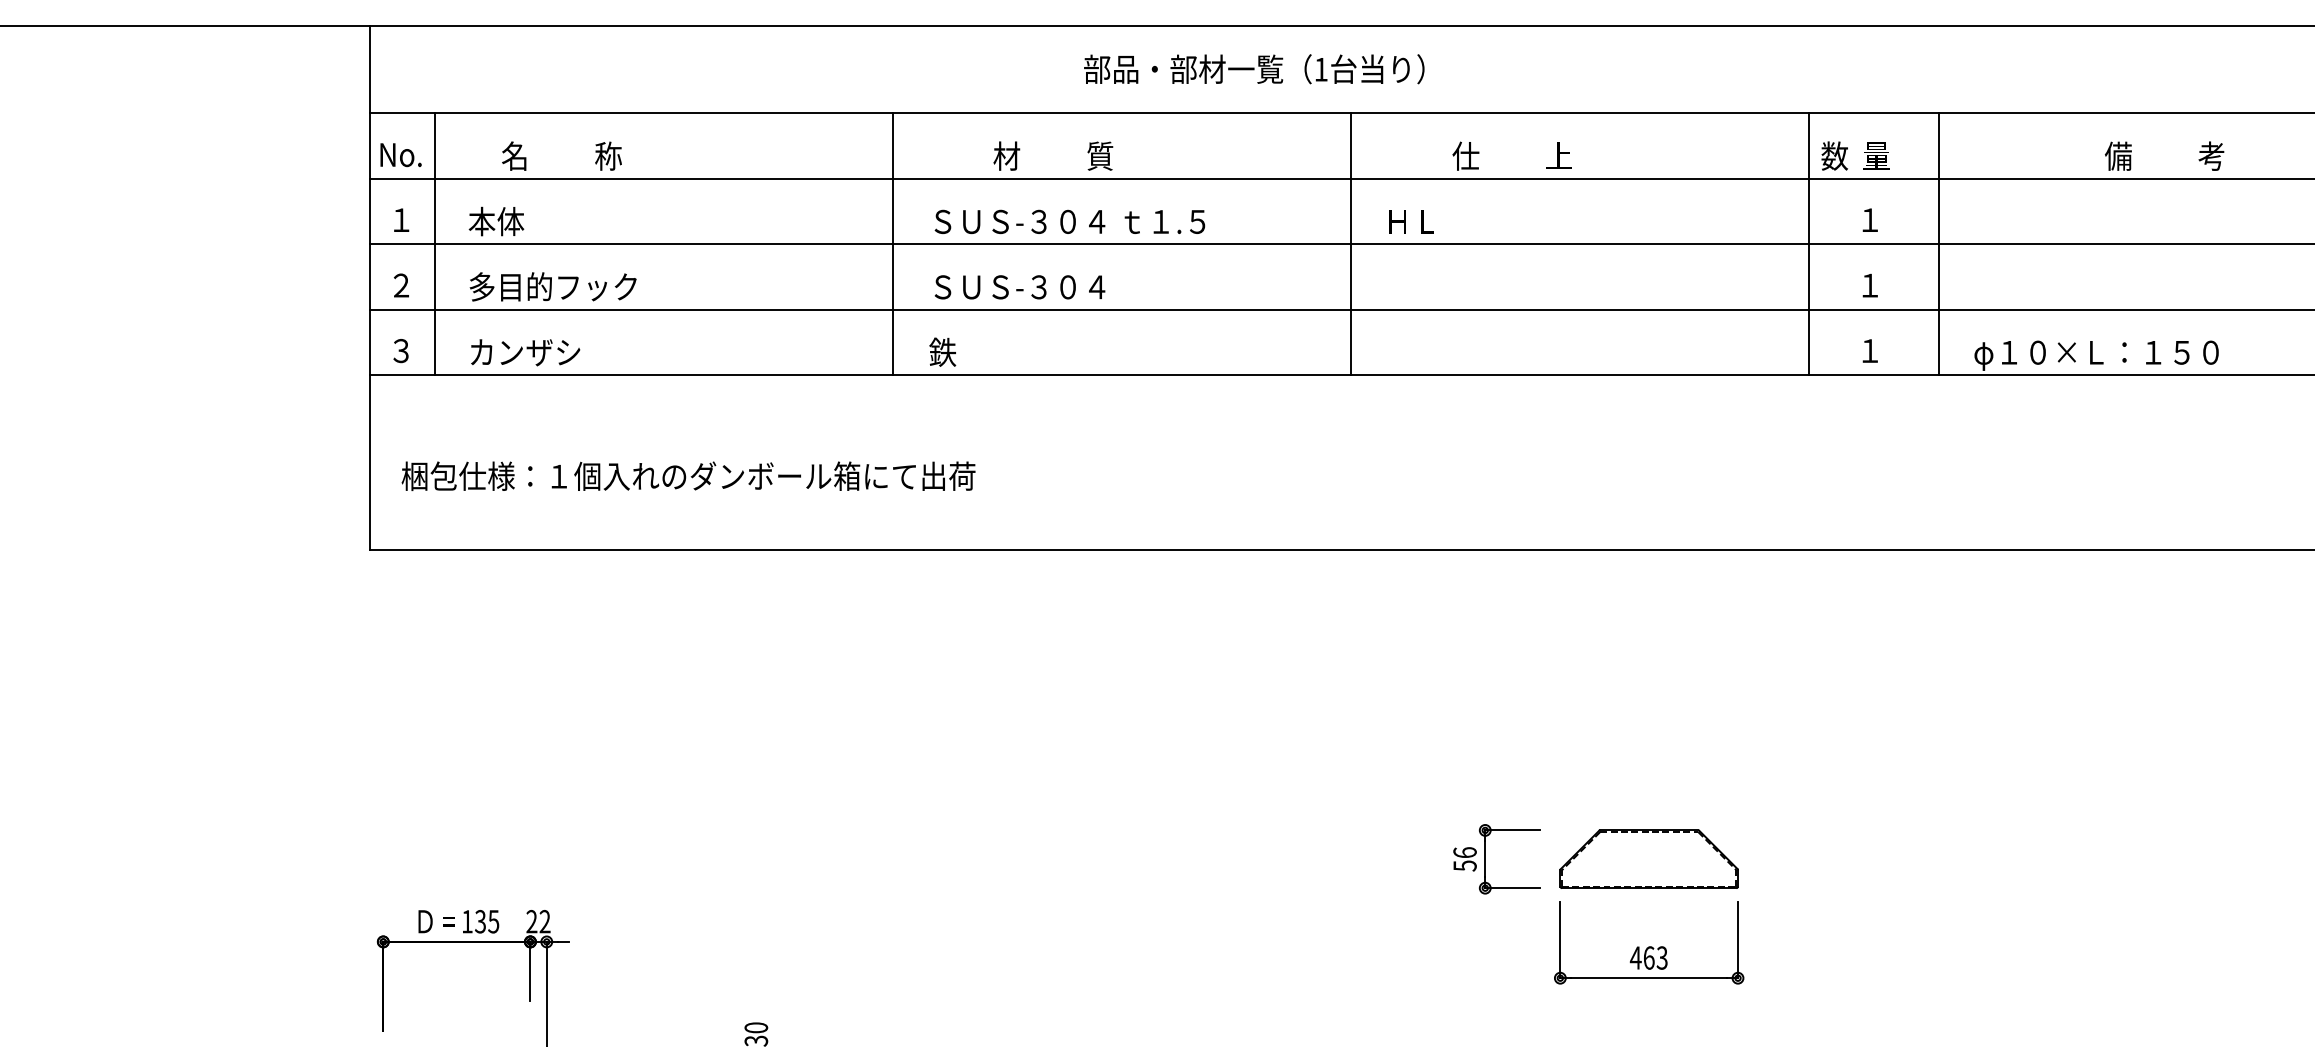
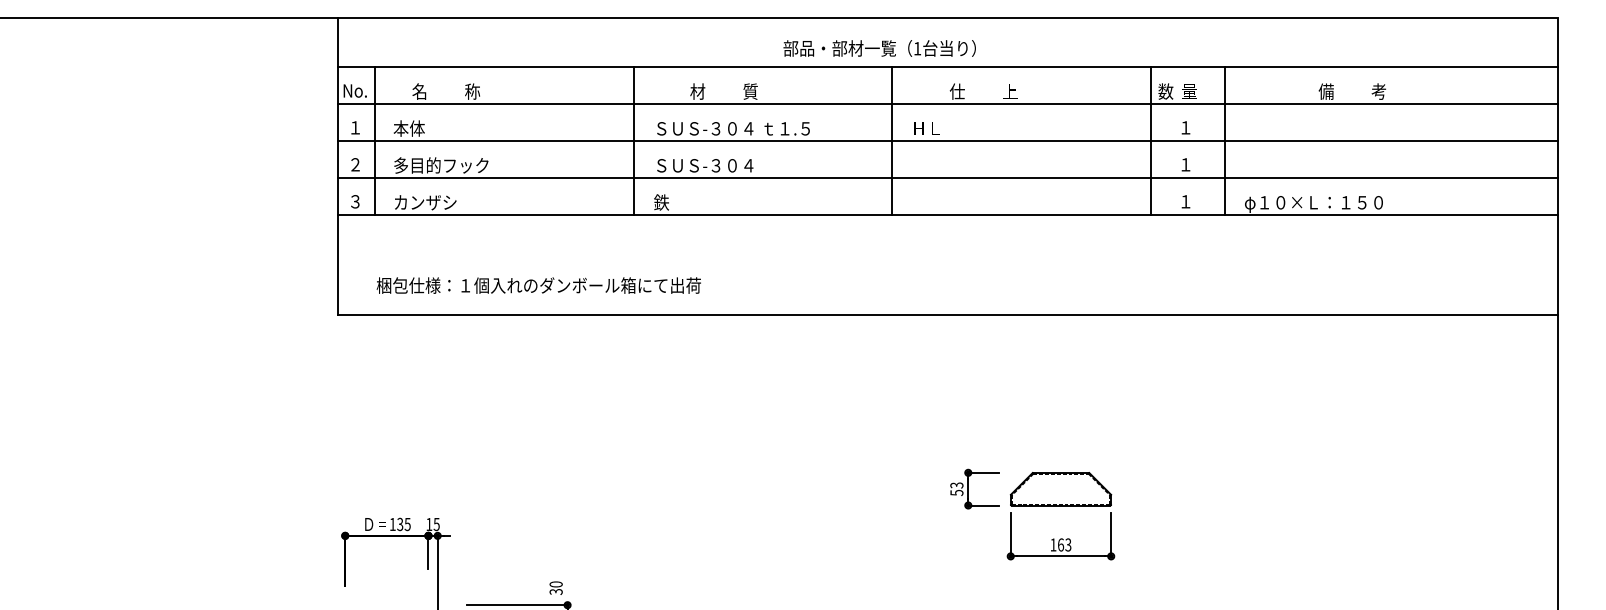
text: (1253, 69) -> (879, 48), moved
text: (687, 476) -> (538, 285), moved
text: (1464, 852) -> (956, 485), 56 -> 53
text: (537, 921) -> (432, 524), 22 -> 15
text: (1635, 957) -> (1053, 544), 463 -> 163

